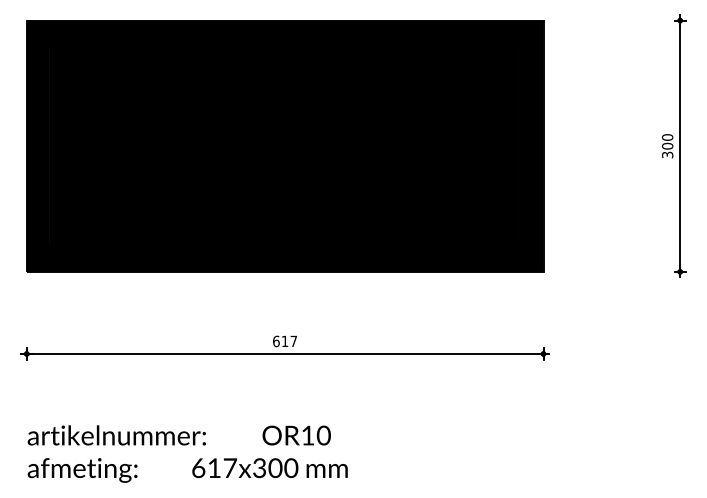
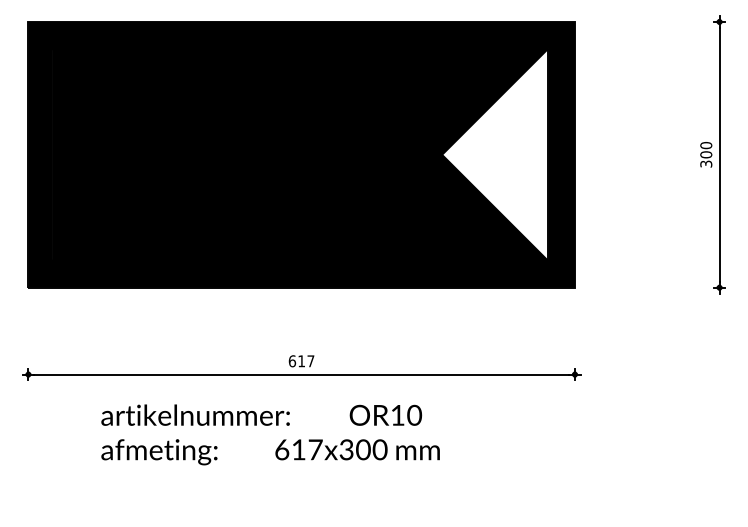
fill: (467, 145) -> (494, 154), removed
text: (187, 453) -> (270, 434), moved

